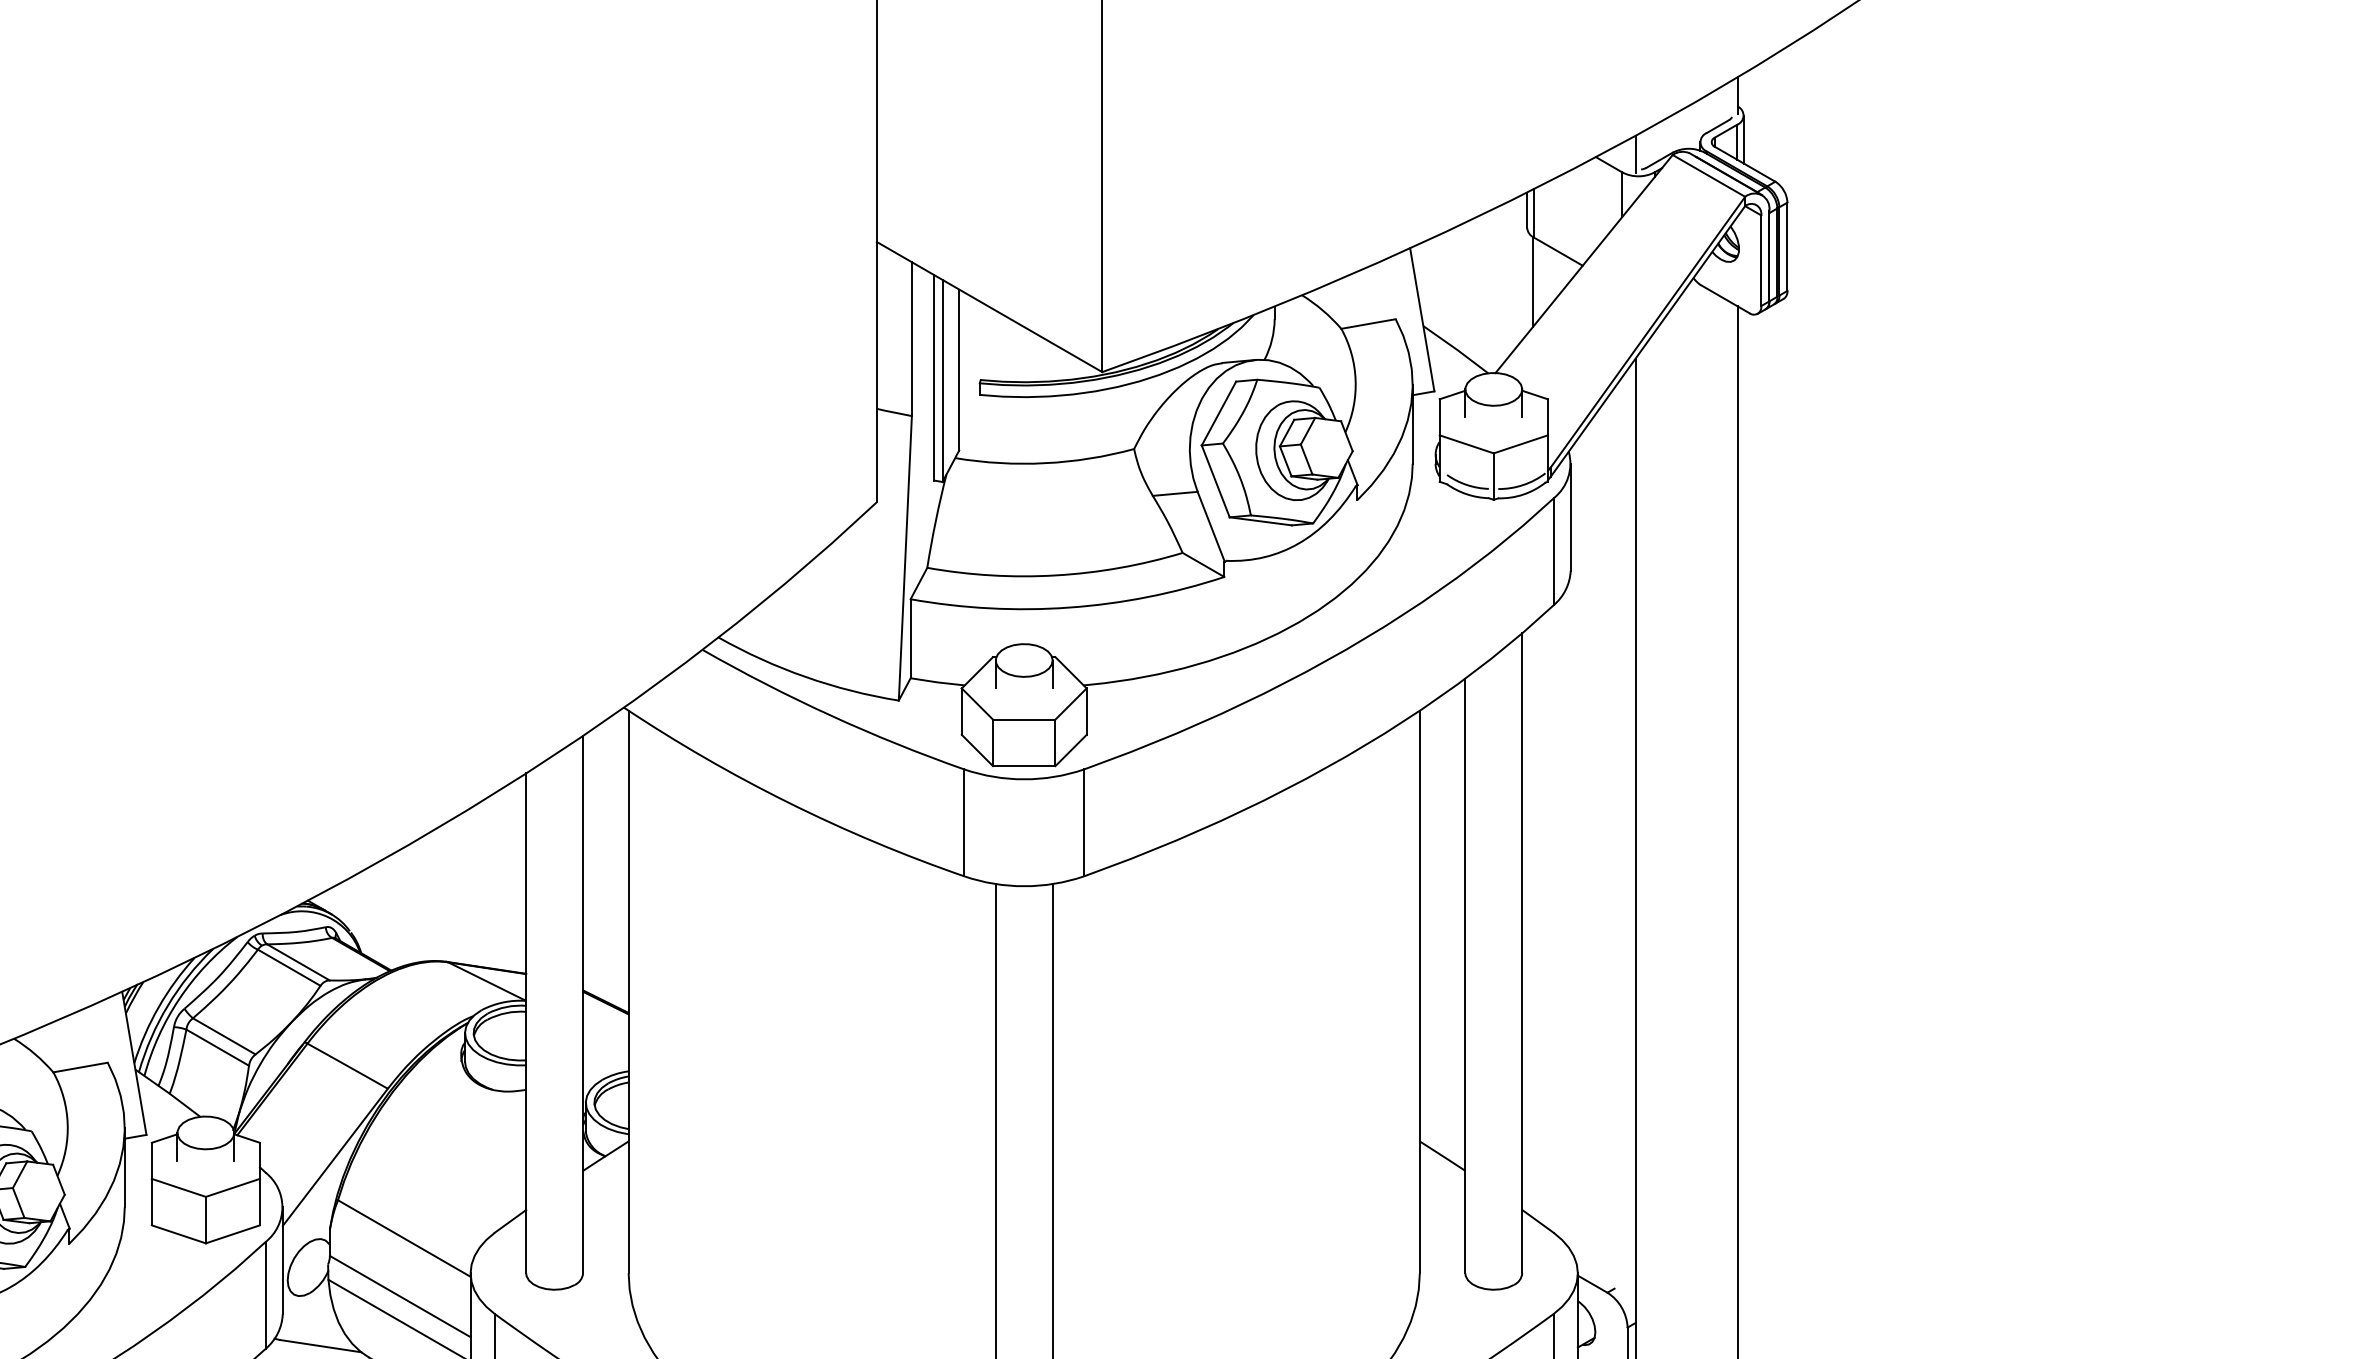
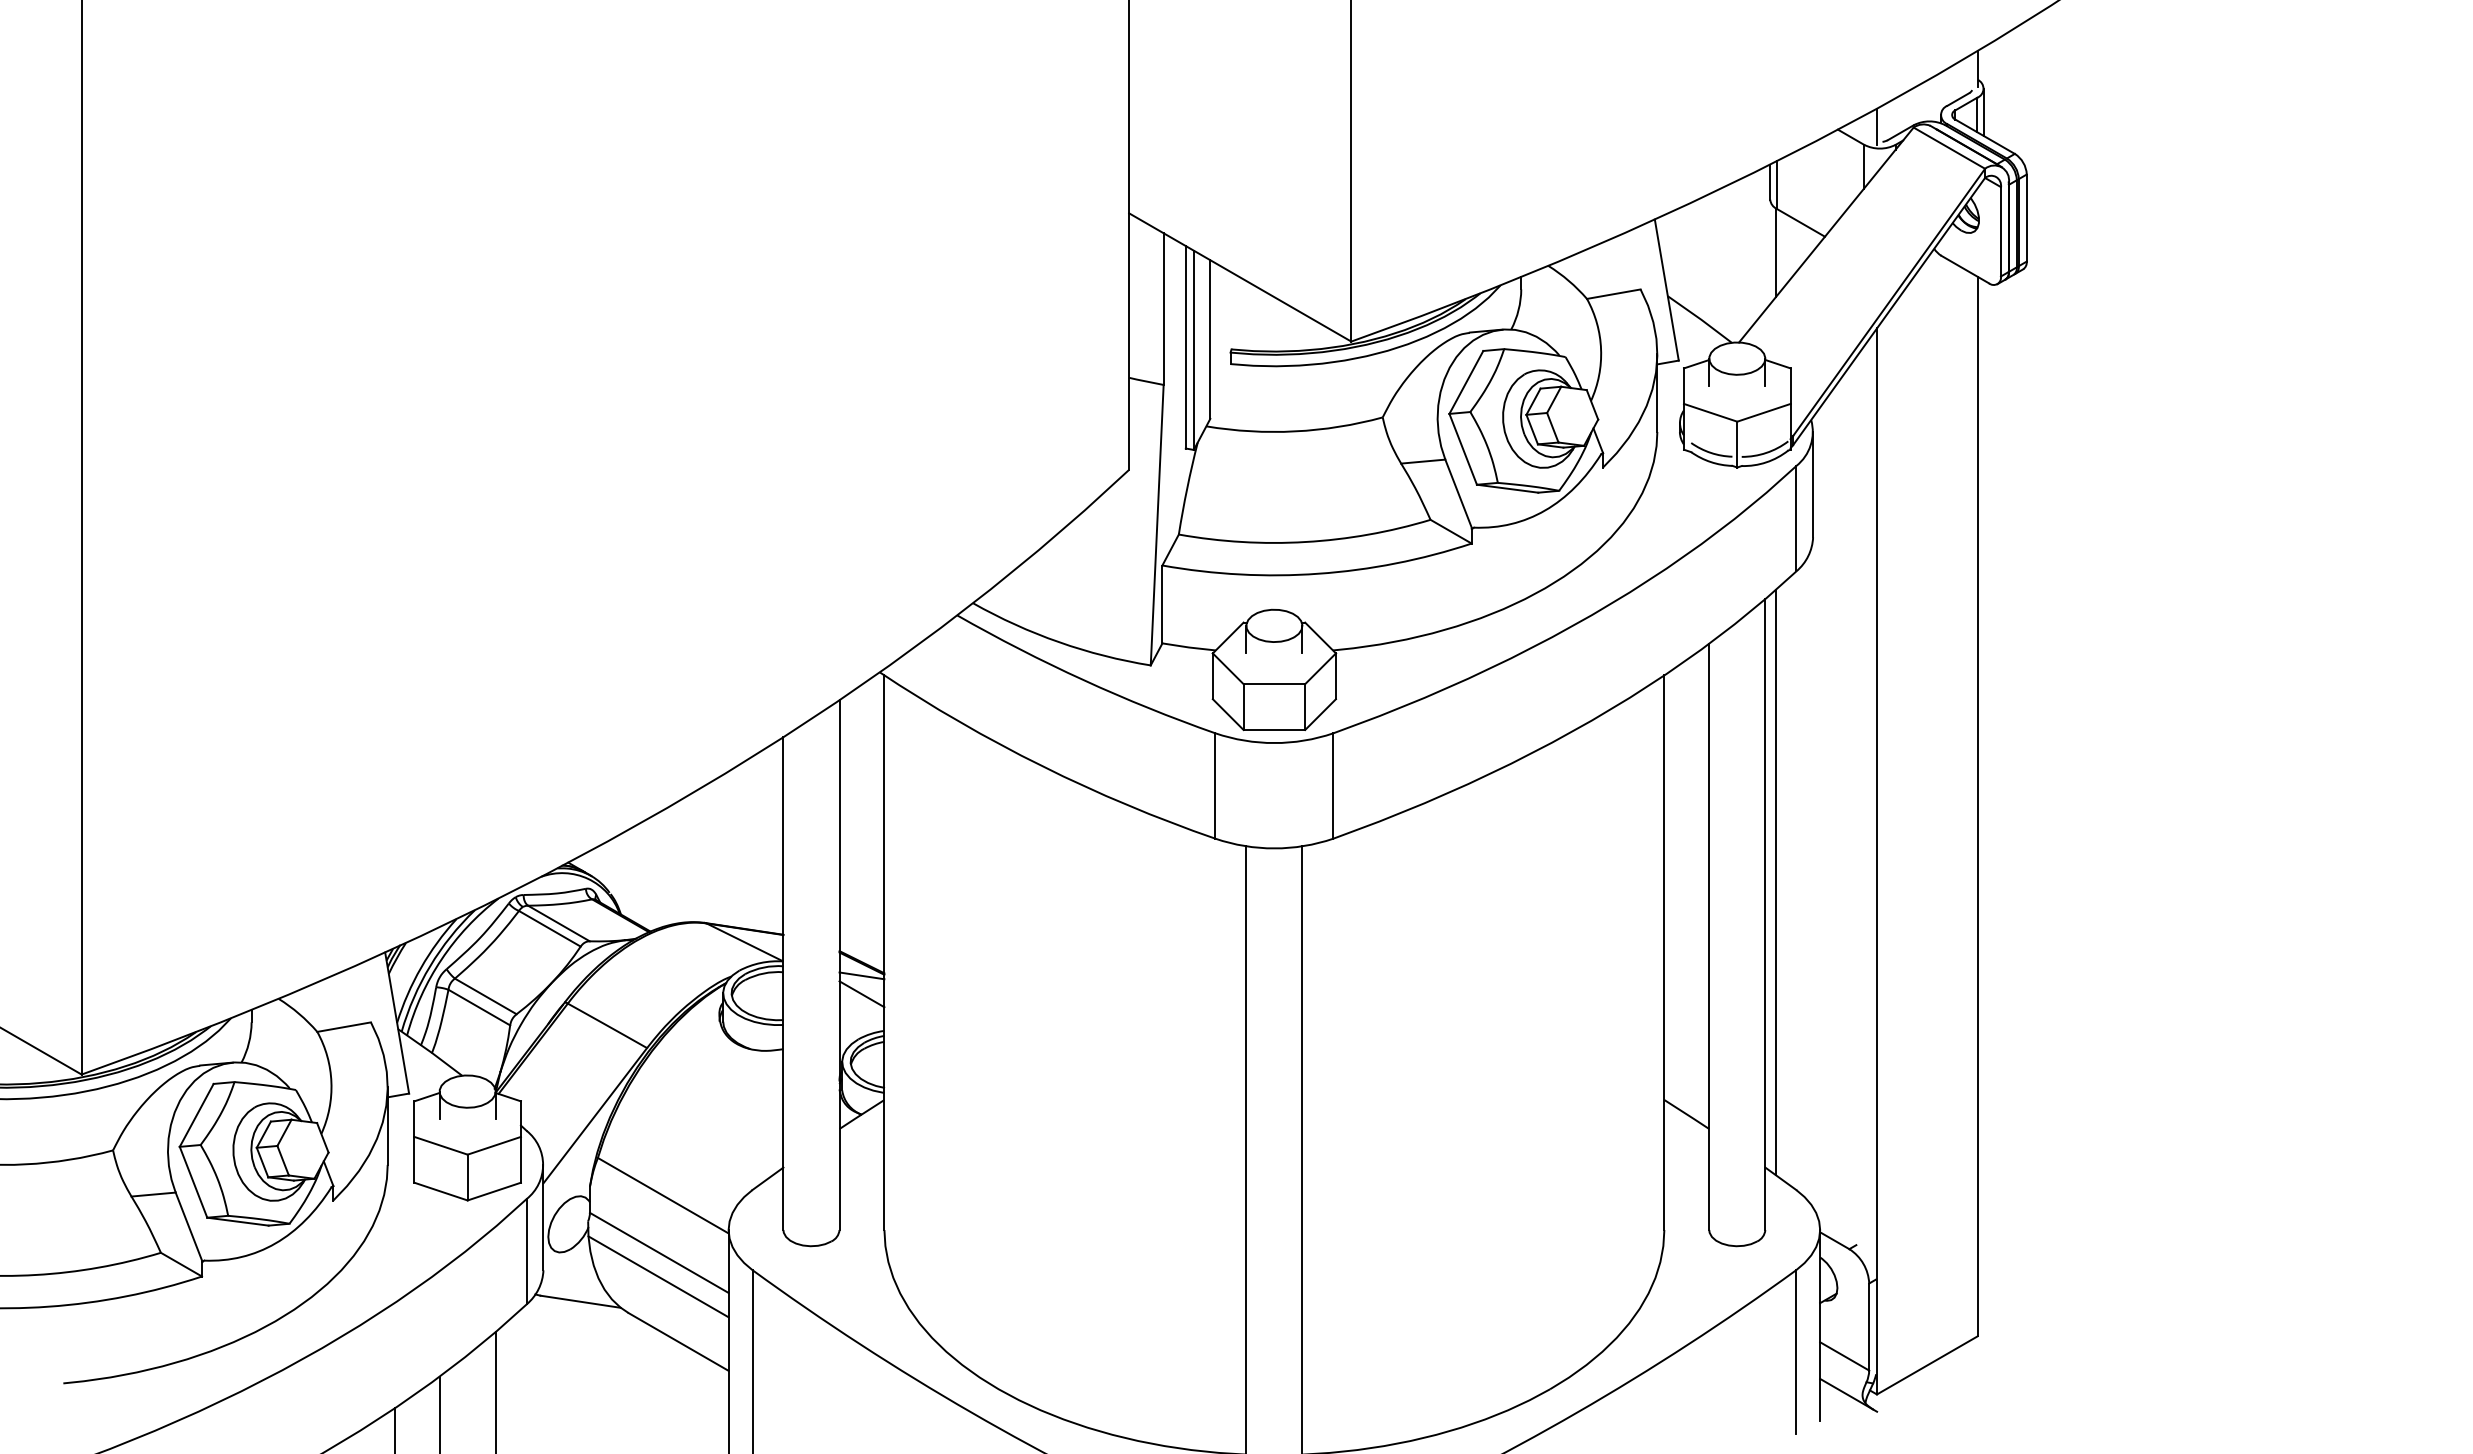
line: (1533, 920) -> (1776, 882), added
line: (605, 1015) -> (861, 975), added
line: (605, 1034) -> (861, 994), added

